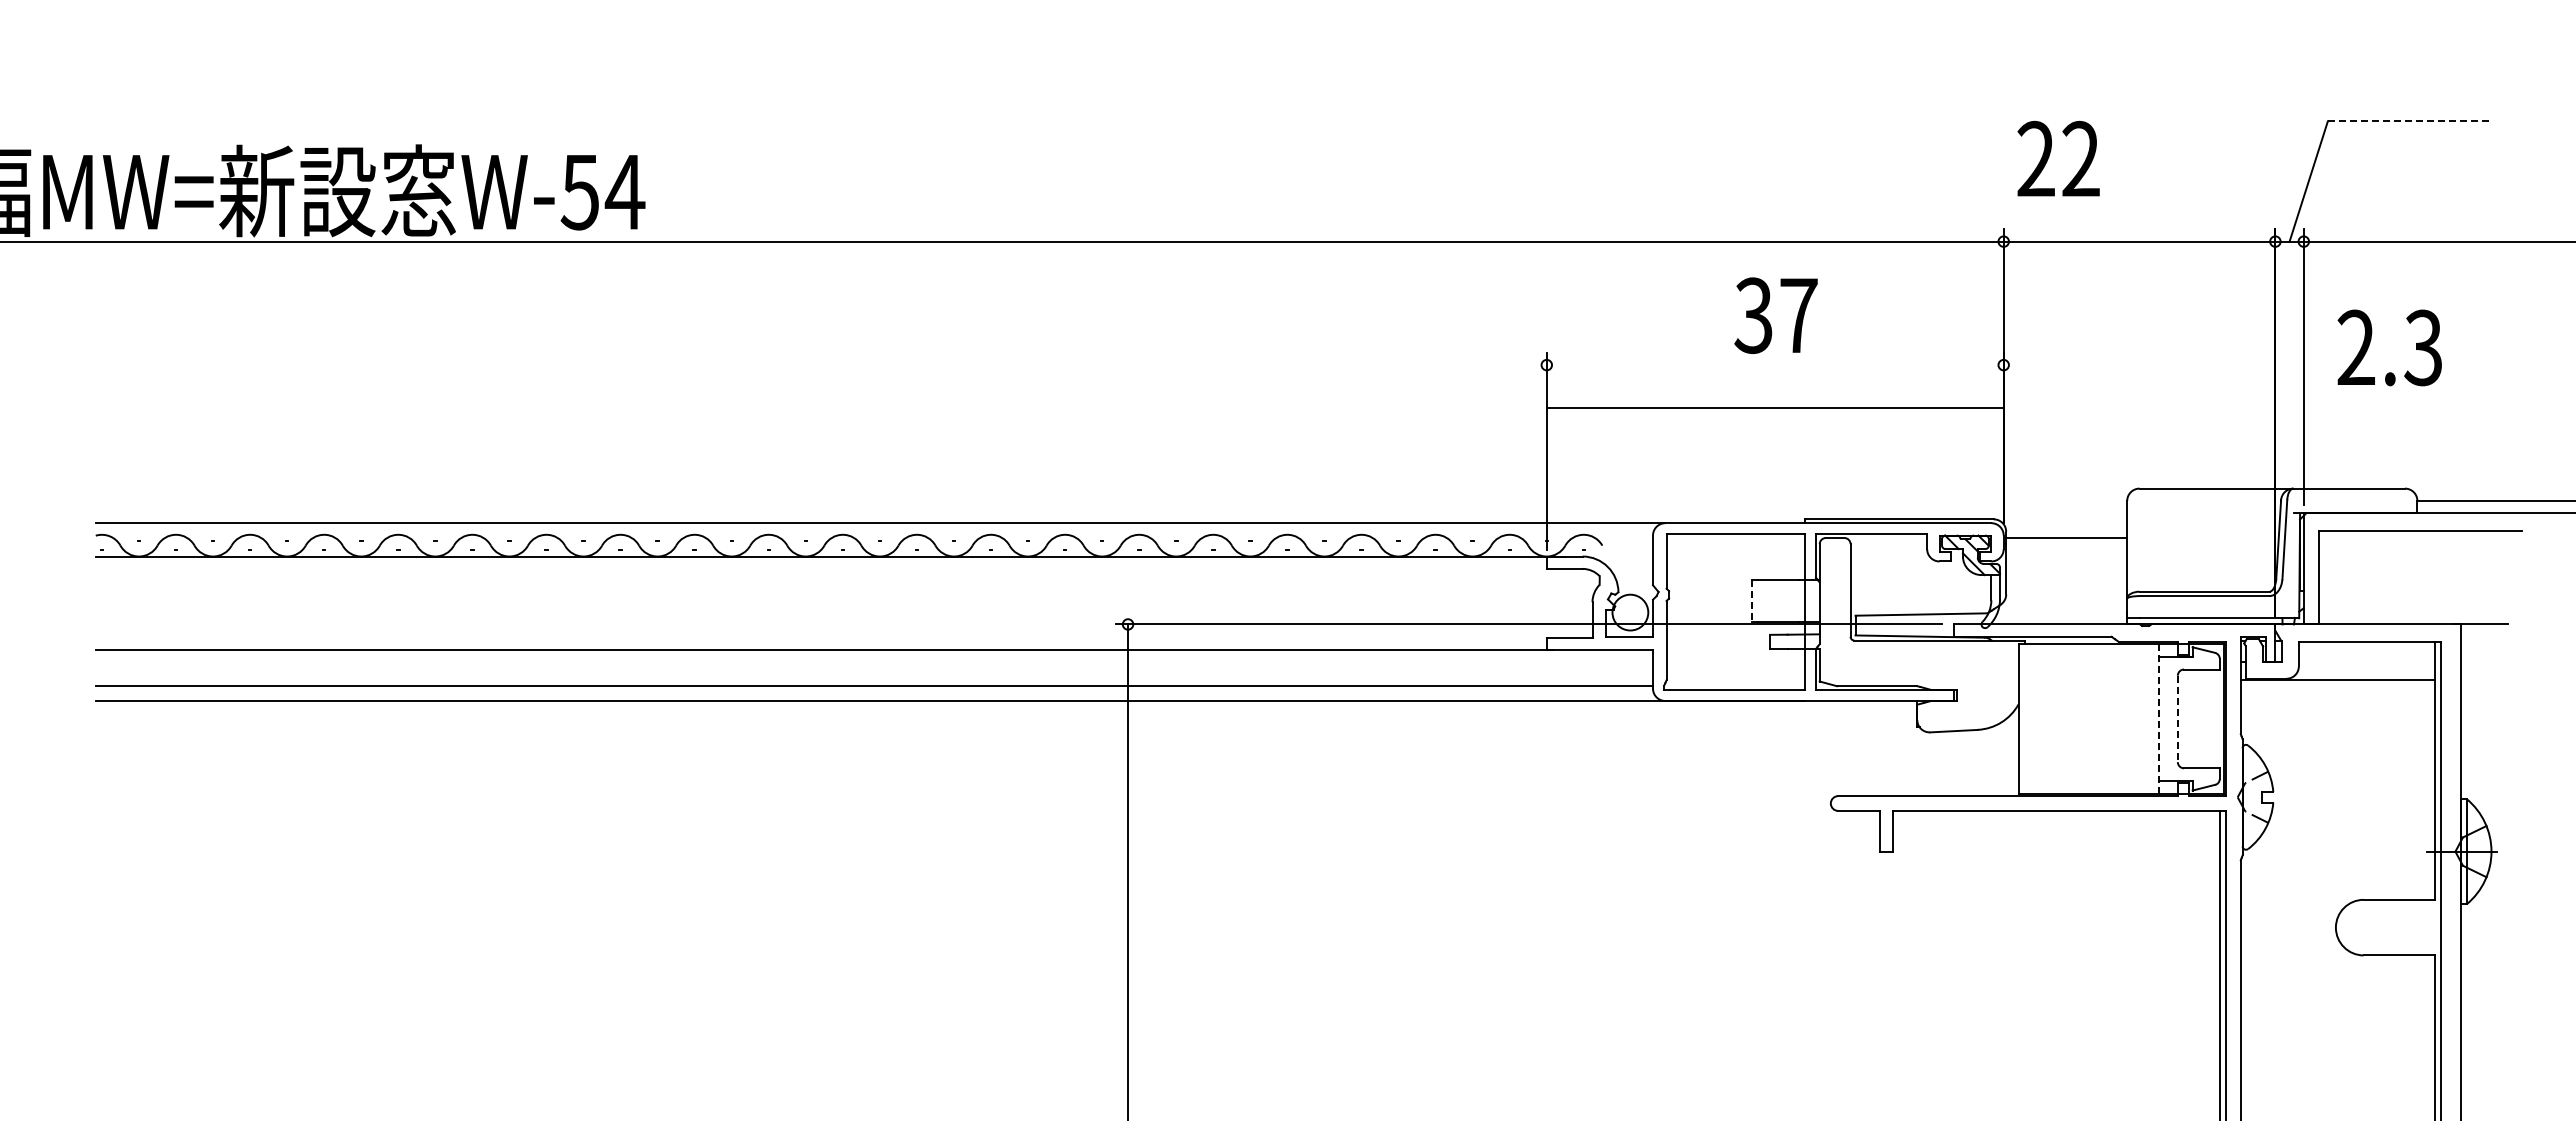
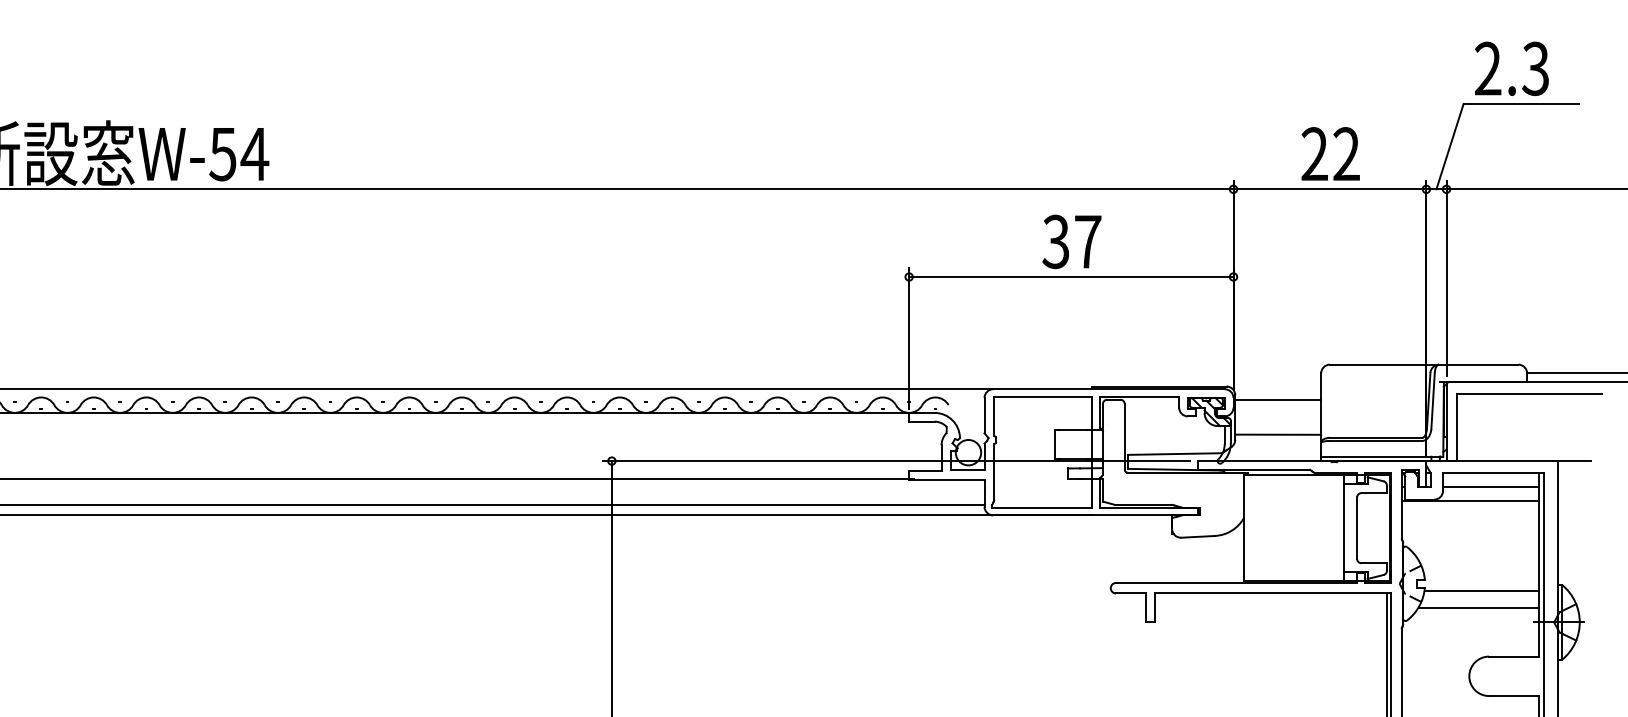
line: (2409, 121) -> (1521, 104), dashed -> solid
text: (2058, 158) -> (1330, 153), moved
text: (2389, 347) -> (1511, 68), moved
line: (1774, 408) -> (1070, 277), moved
line: (2066, 587) -> (1278, 434), added
line: (1751, 601) -> (1054, 444), dashed -> solid
line: (2366, 661) -> (1491, 487), added
line: (2159, 718) -> (1344, 527), dashed -> solid
line: (2177, 719) -> (1356, 528), dashed -> solid
line: (2353, 807) -> (1481, 591), added
line: (2349, 831) -> (1478, 608), added

